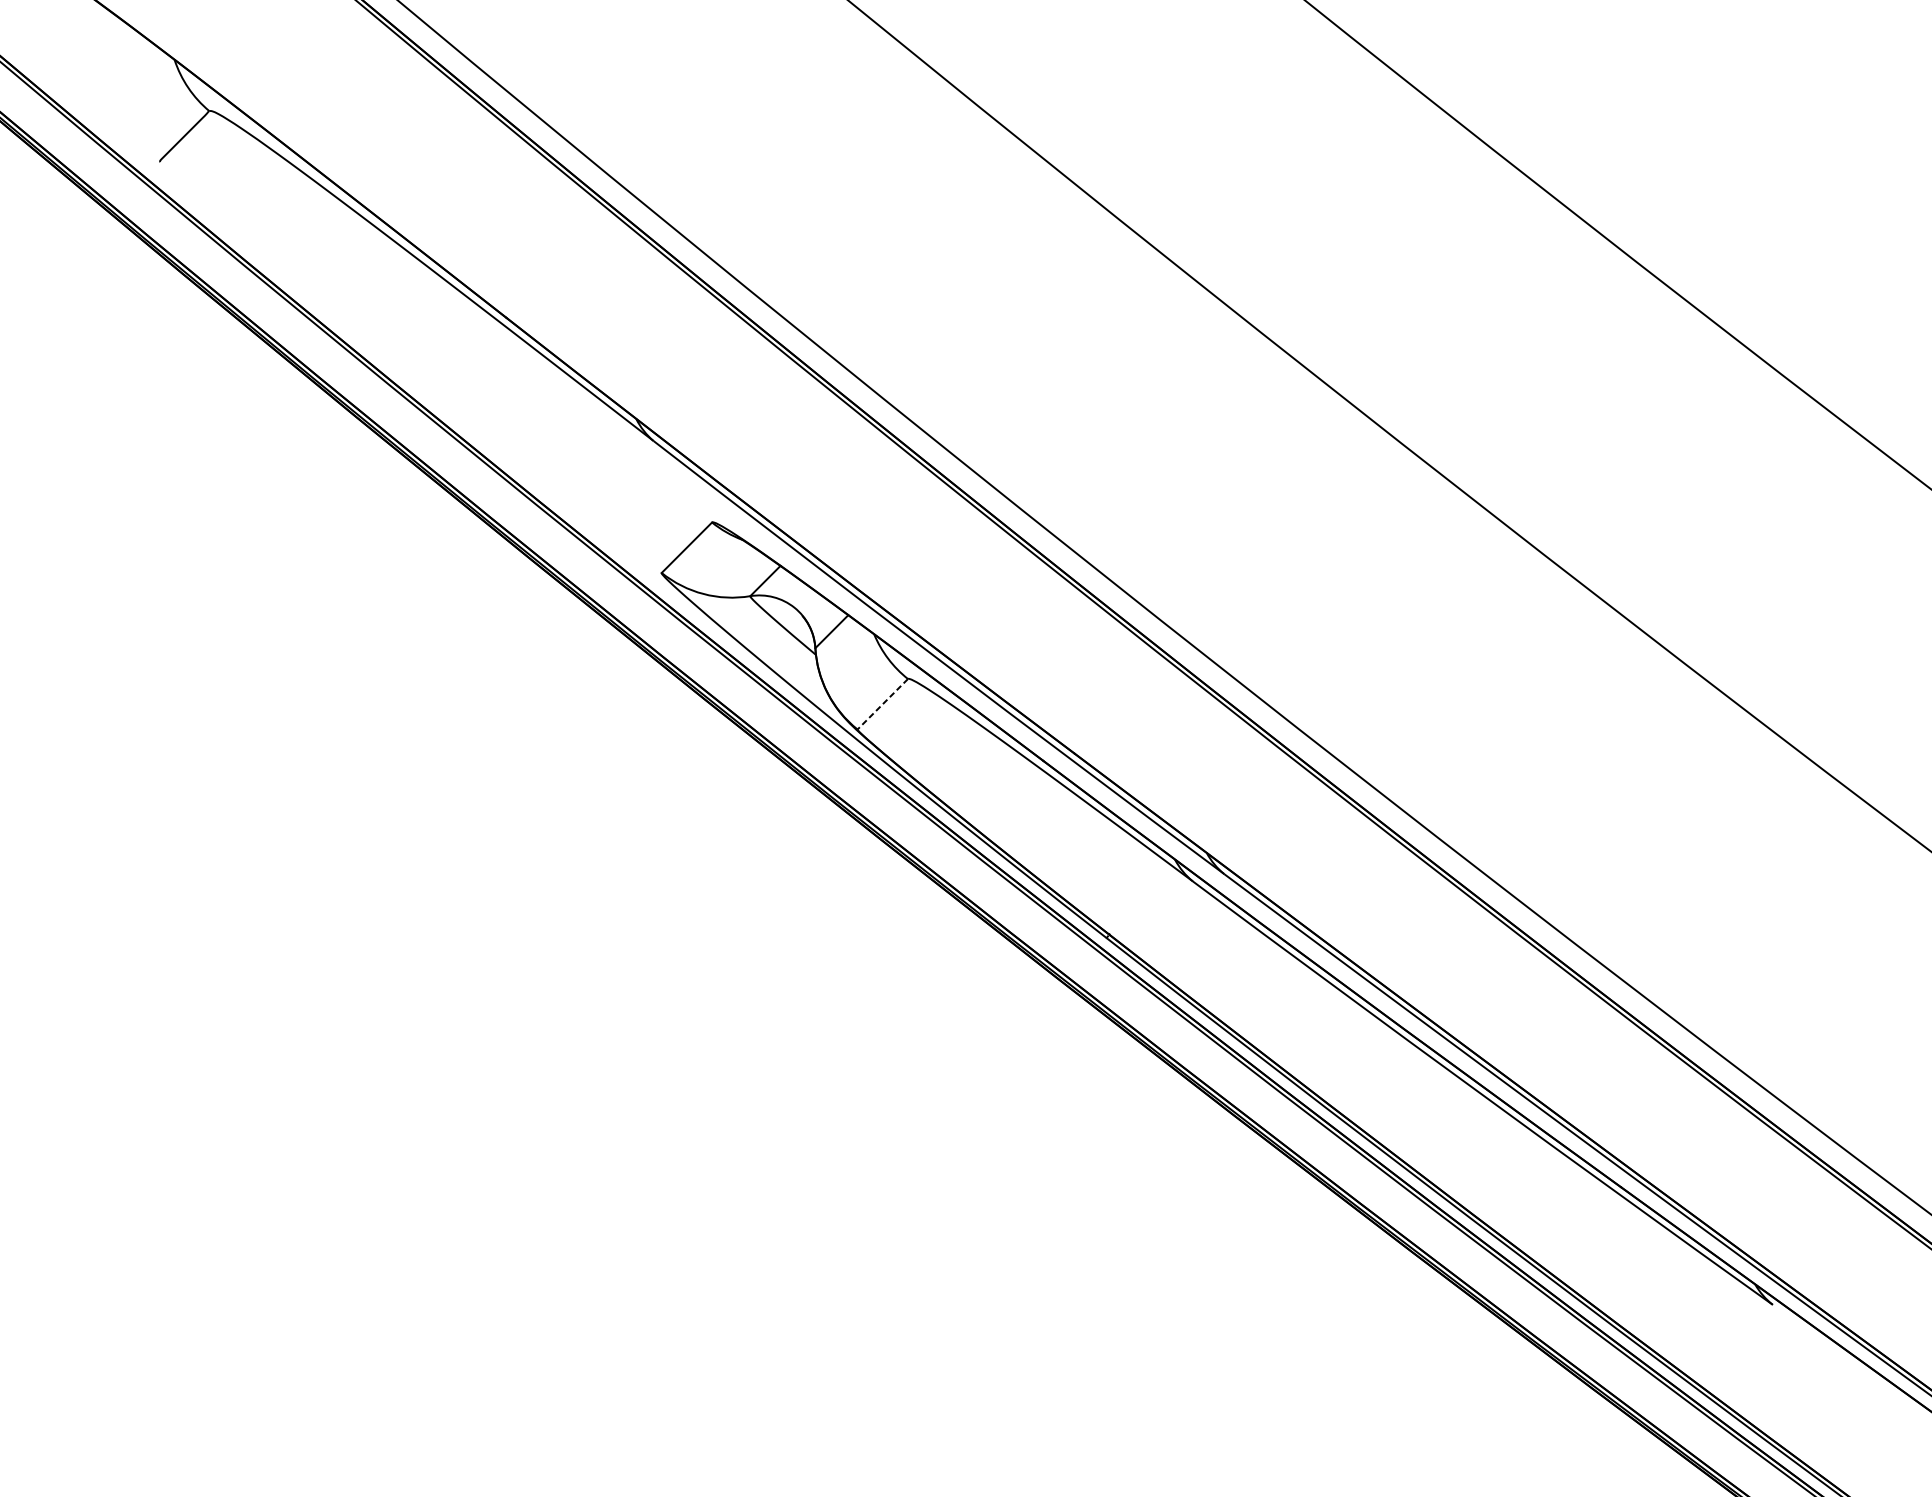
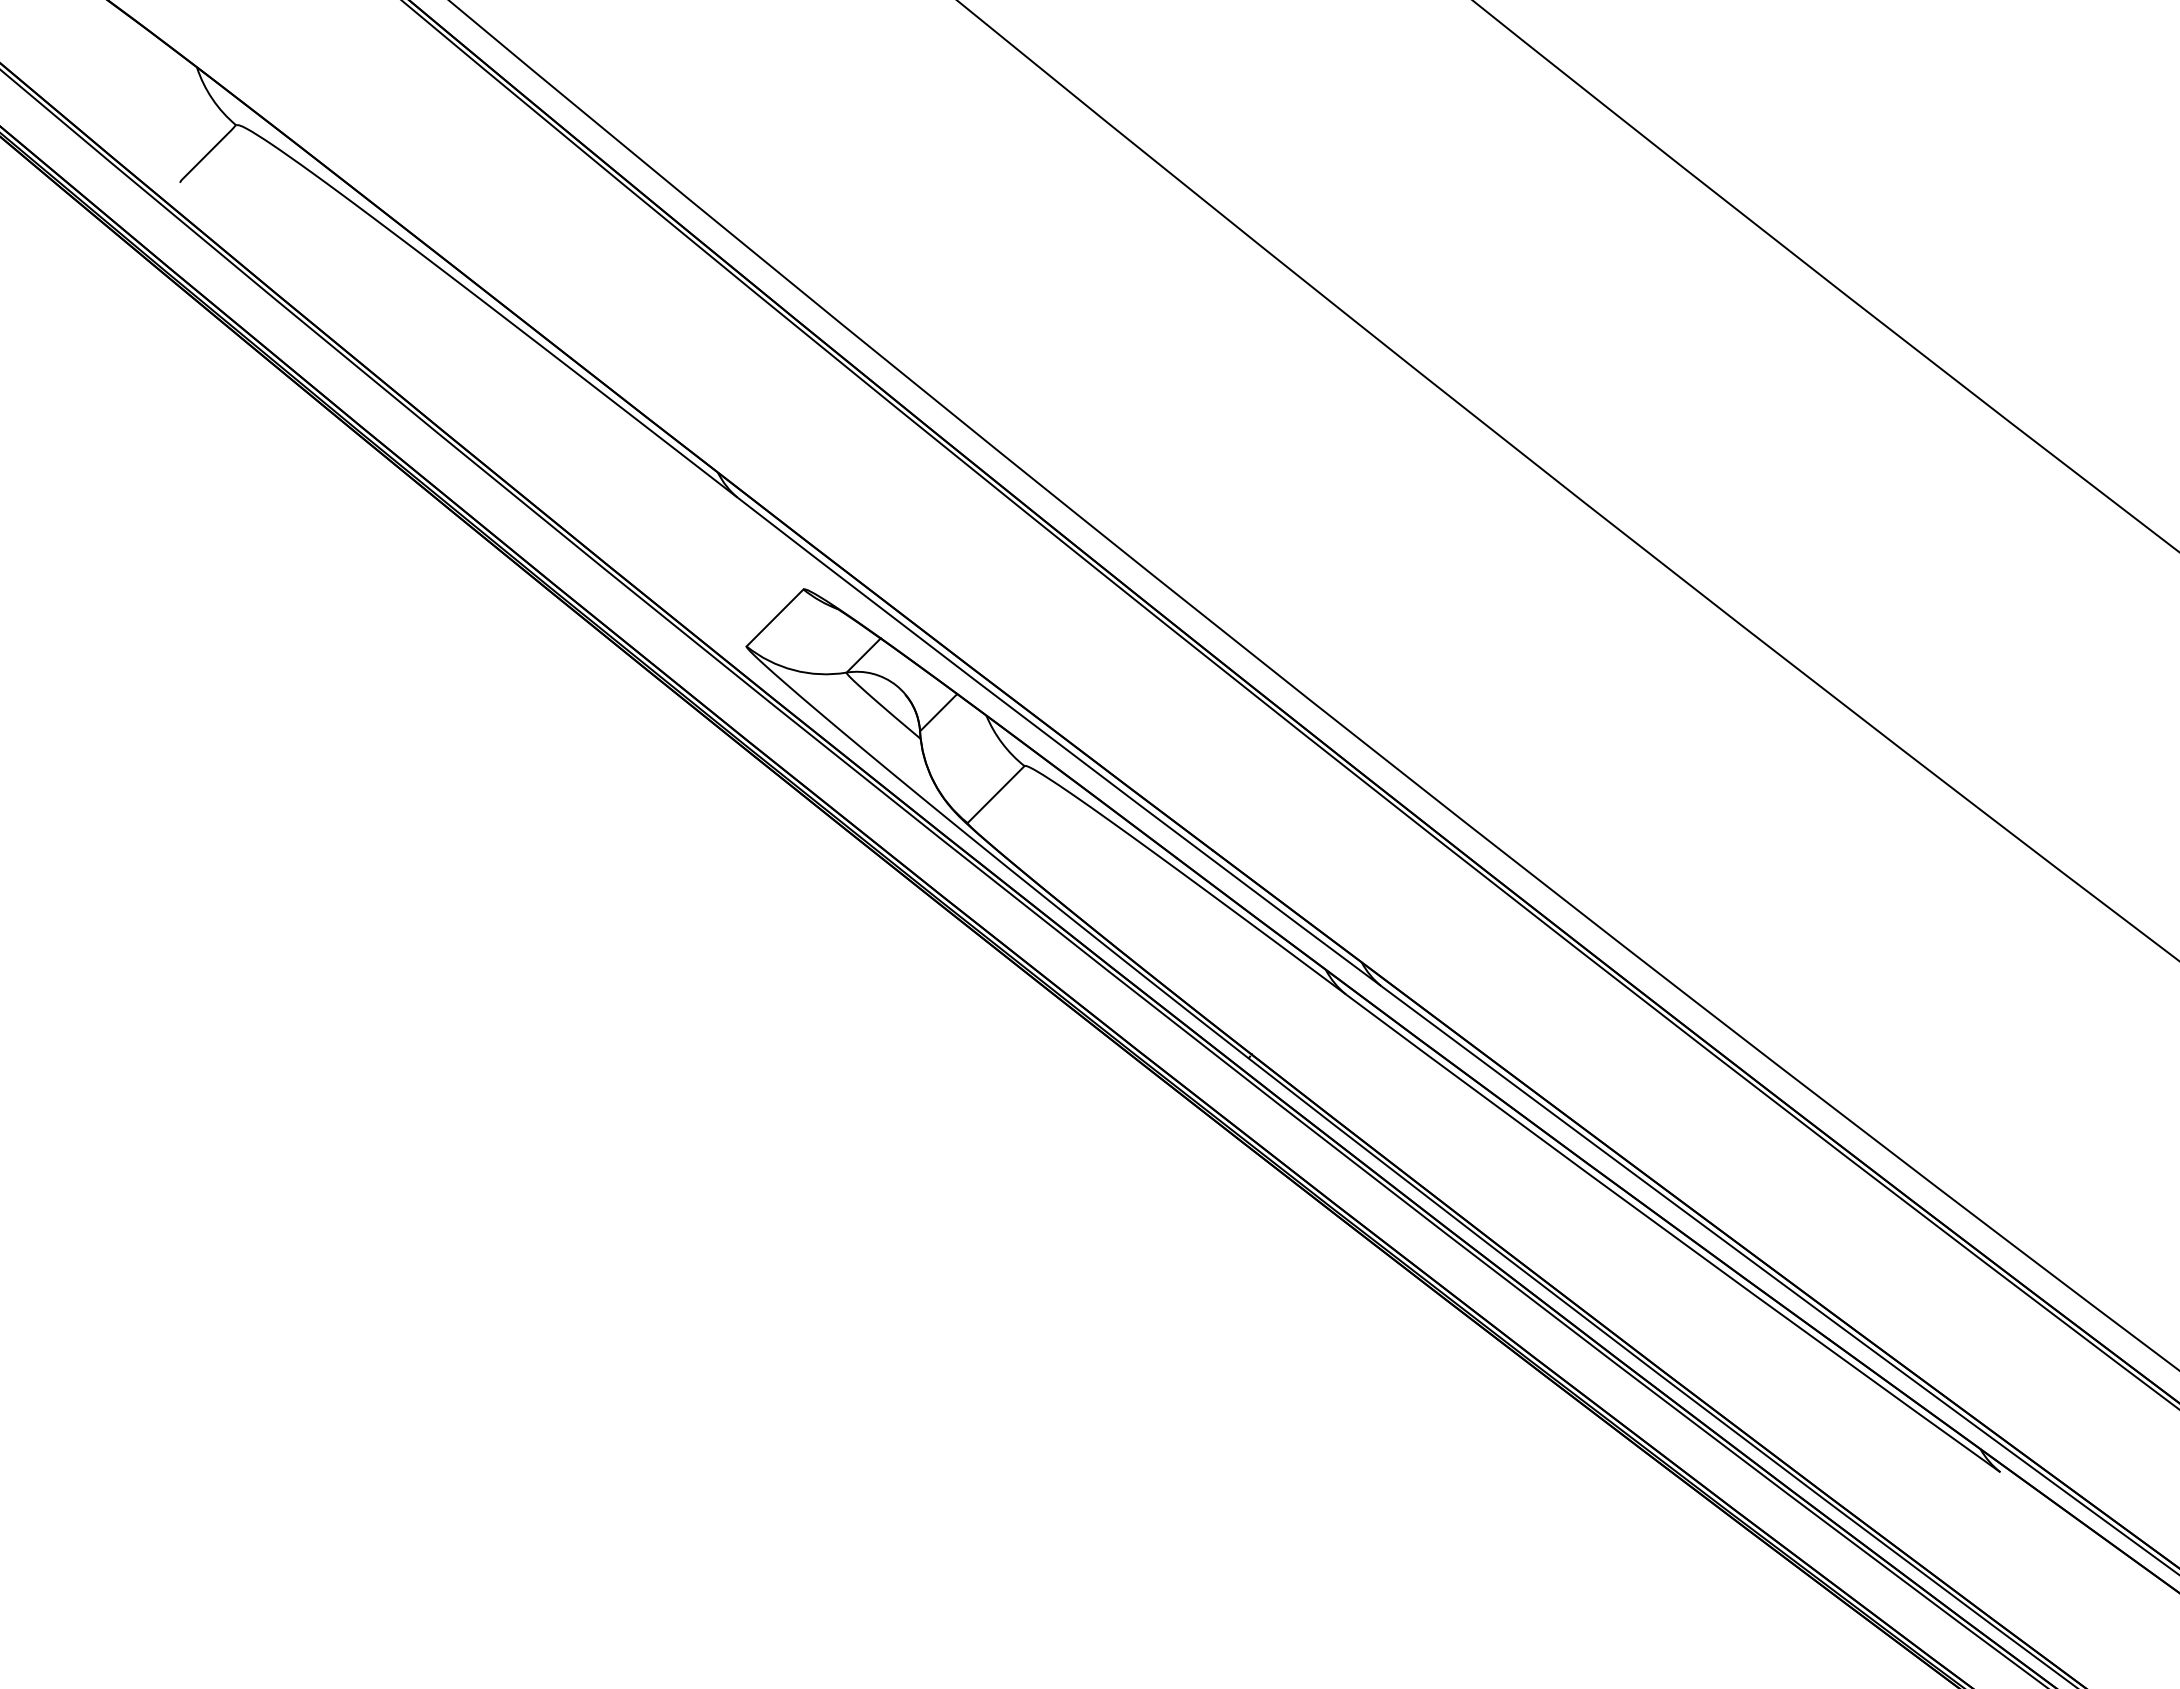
line: (882, 704) -> (995, 794), dashed -> solid

